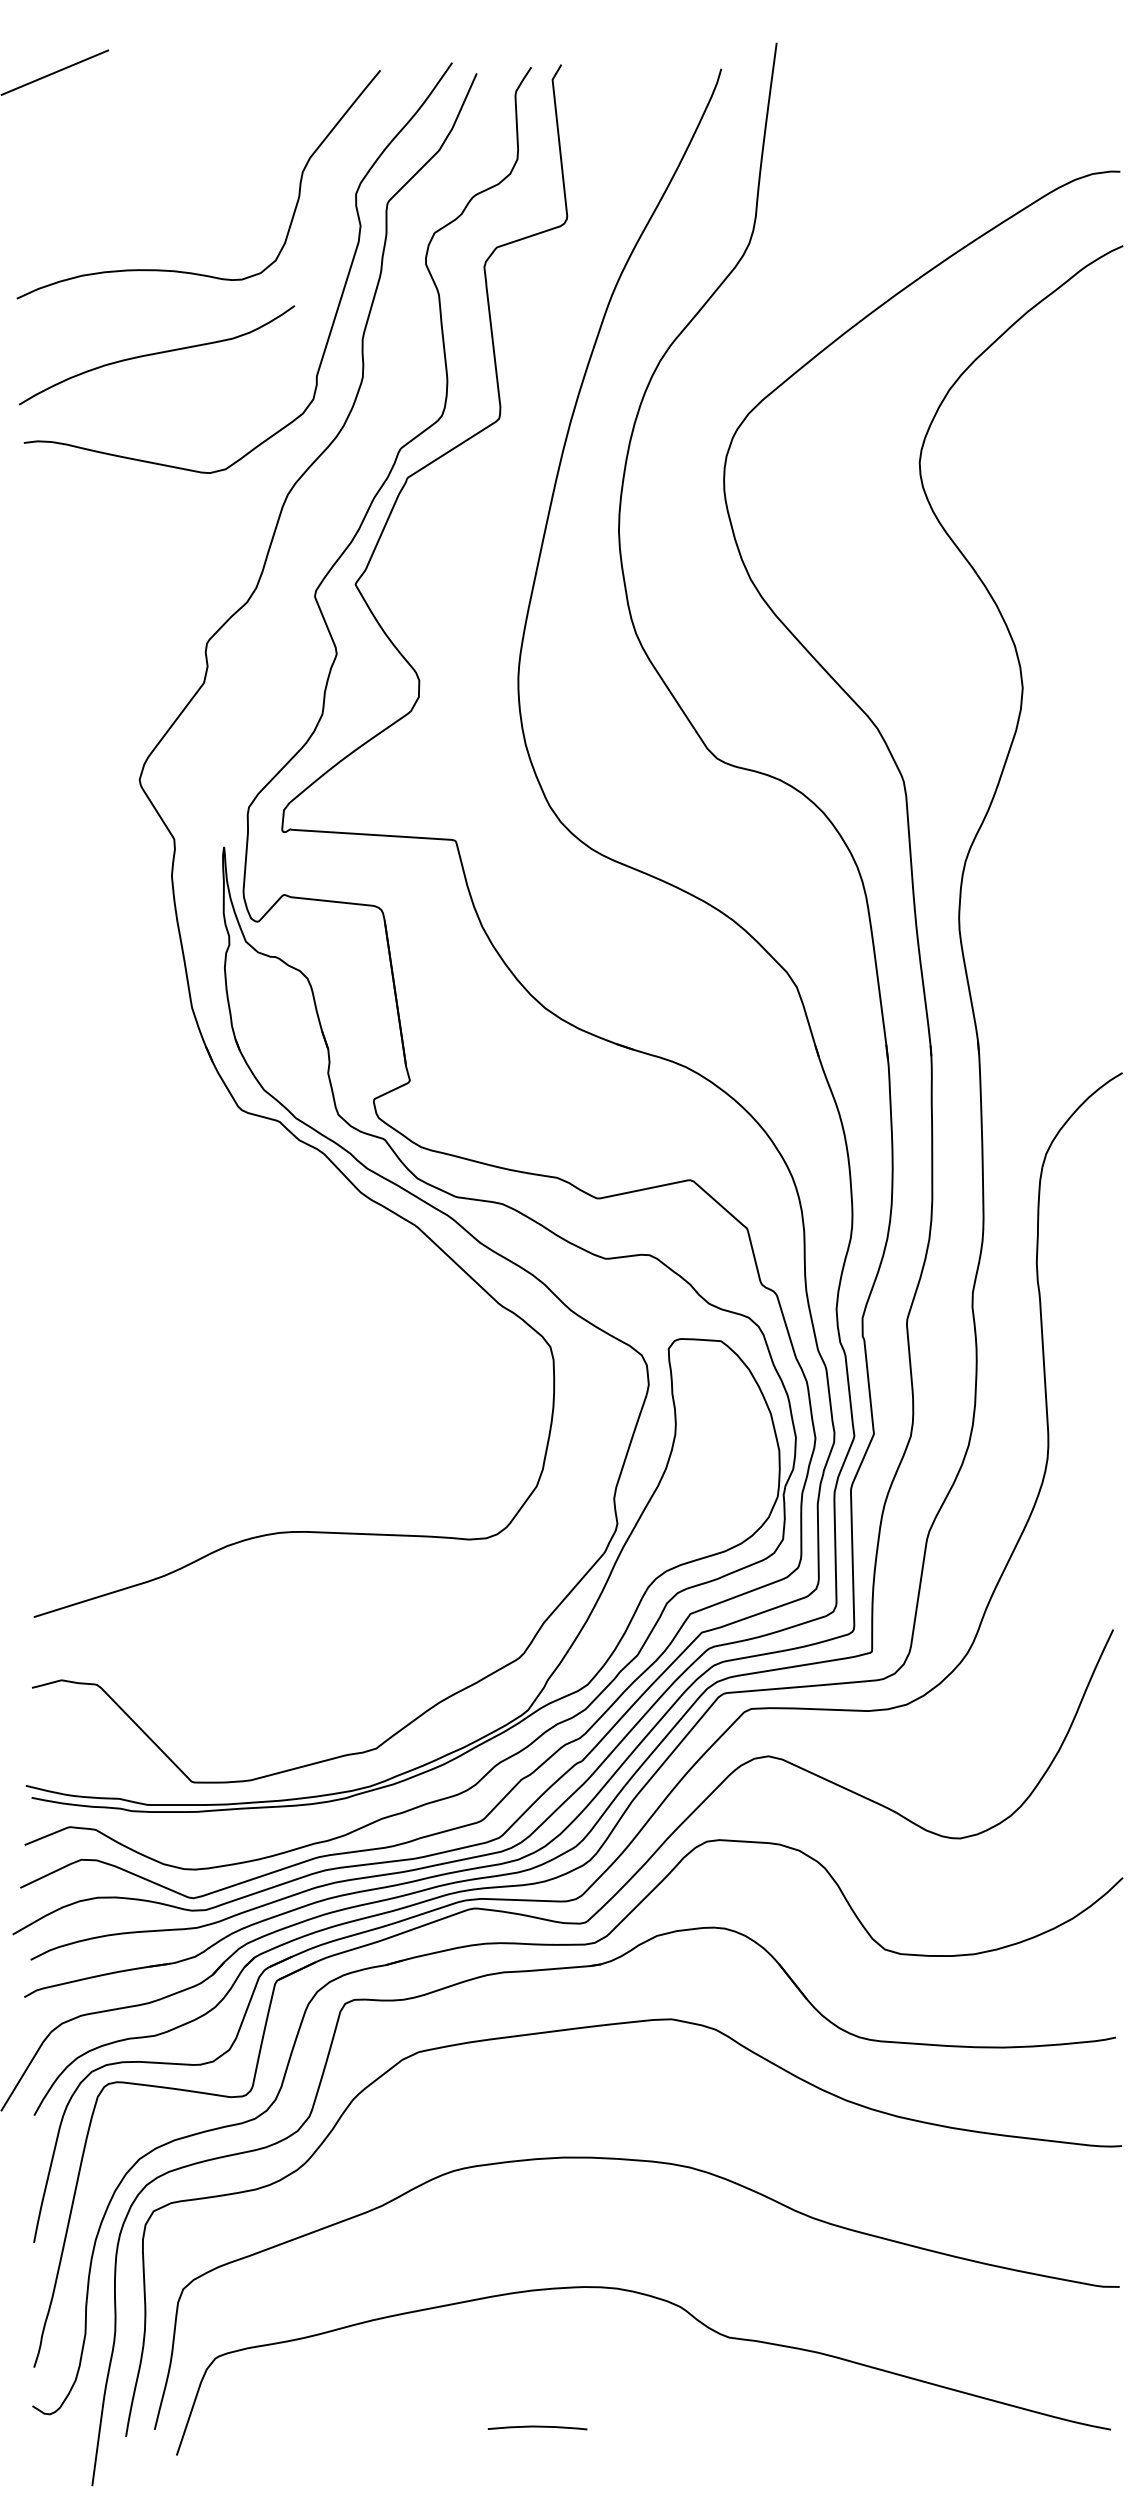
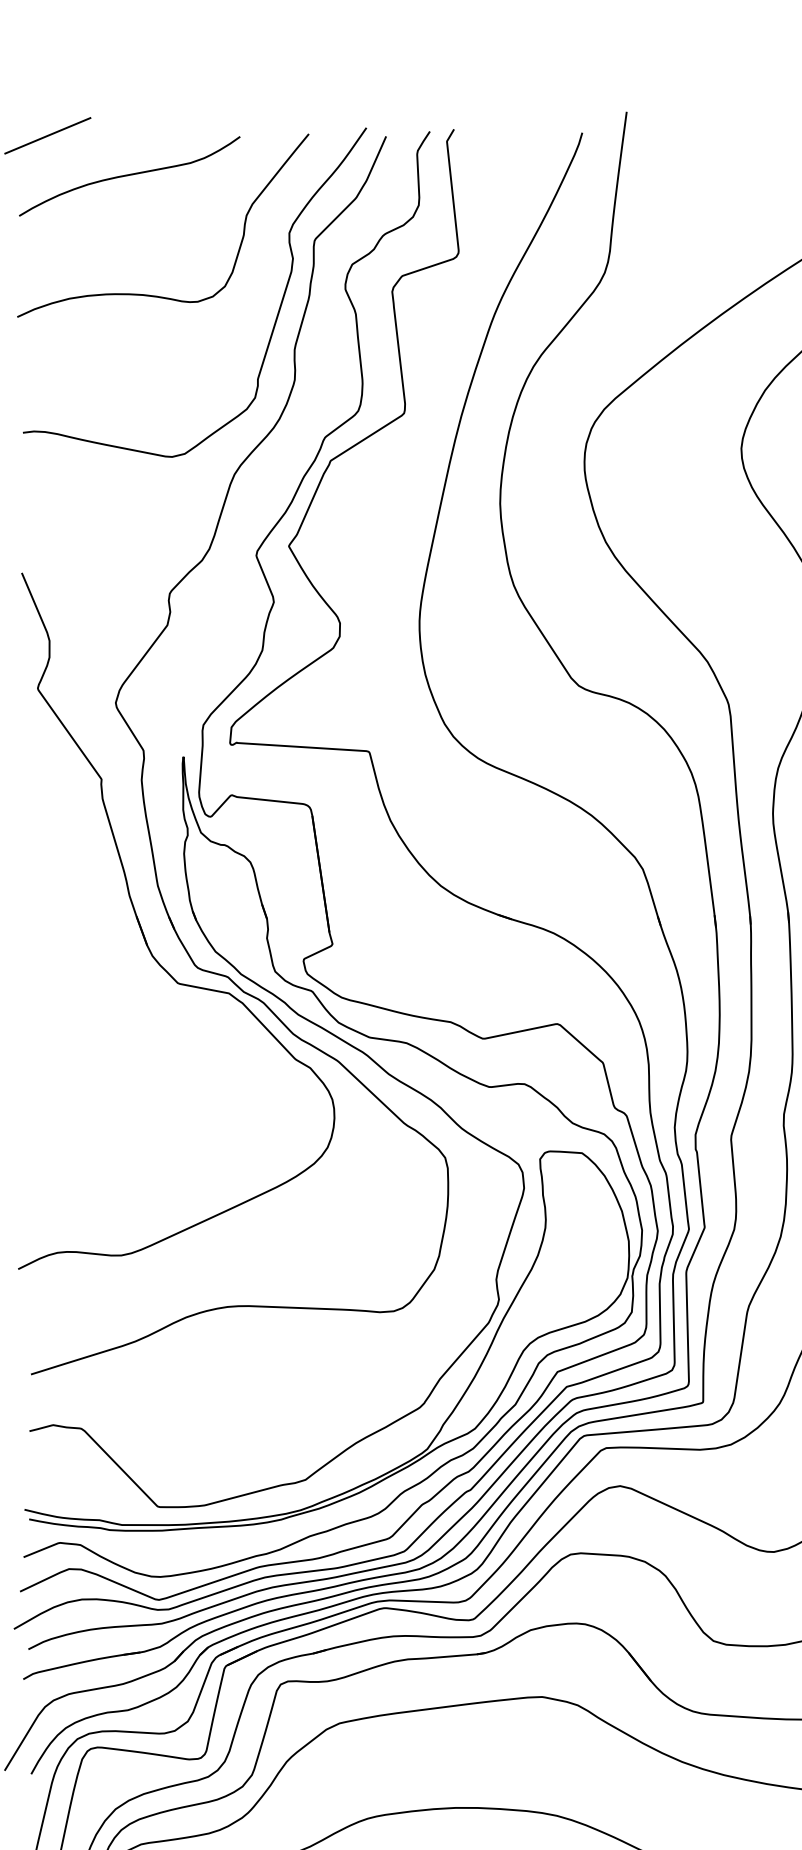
curve: (157, 354) -> (130, 175), moved
part: (174, 1066) -> (143, 932), added

